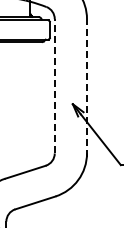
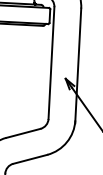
line: (54, 85) -> (51, 62), dashed -> solid
line: (87, 87) -> (78, 65), dashed -> solid

